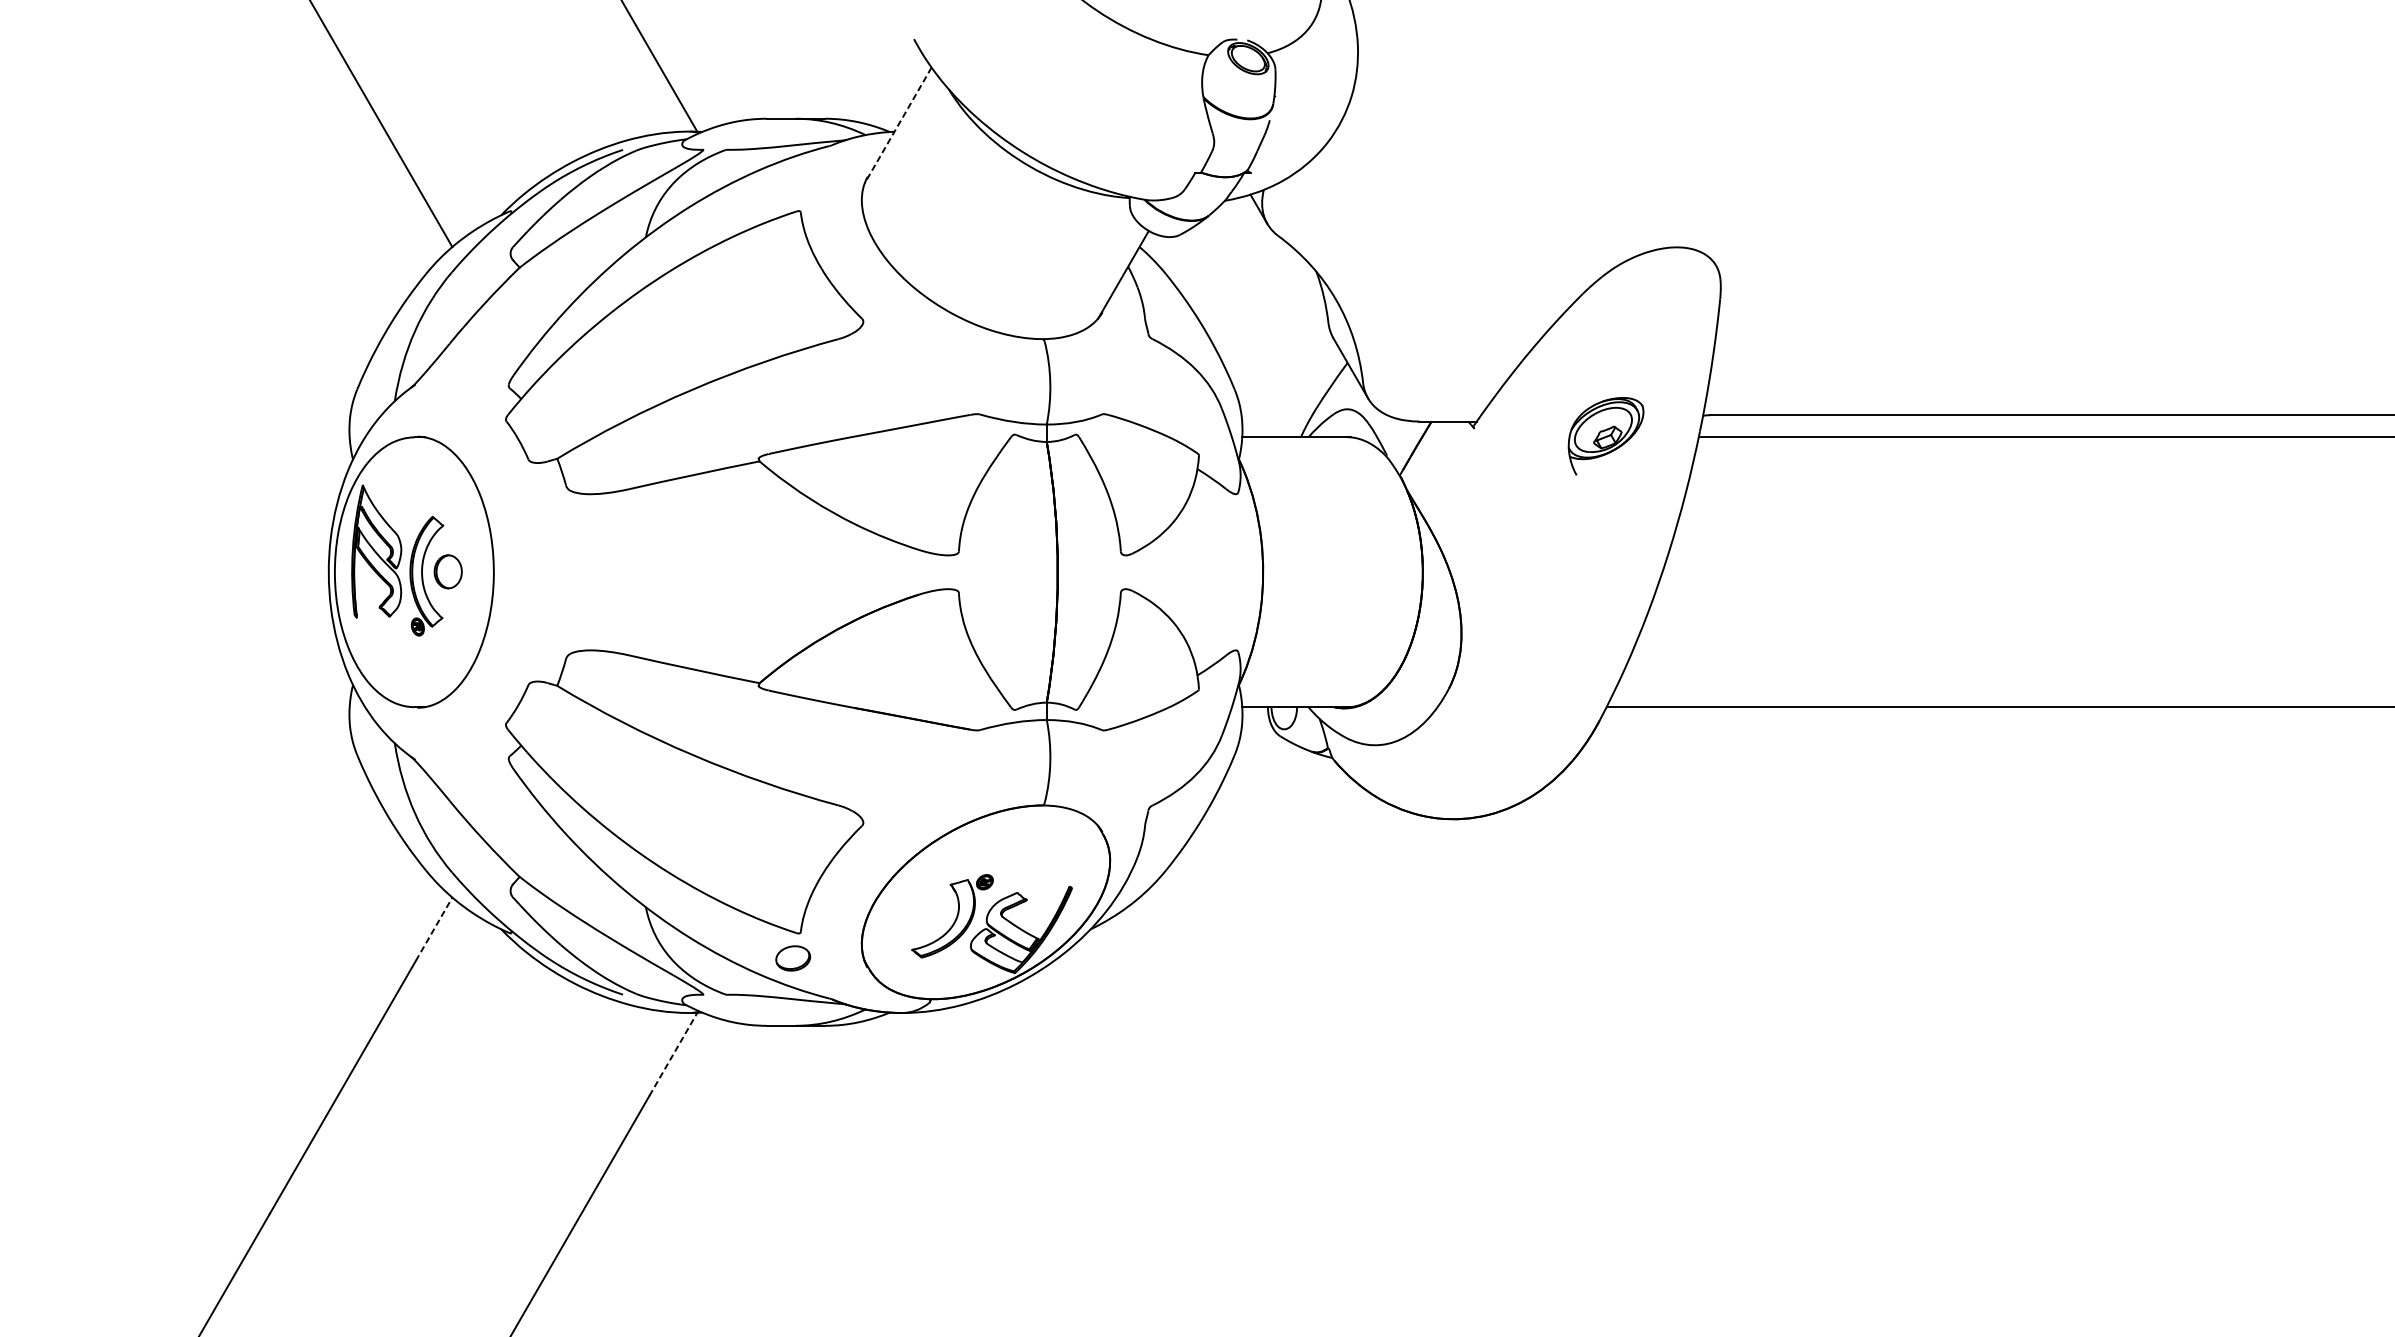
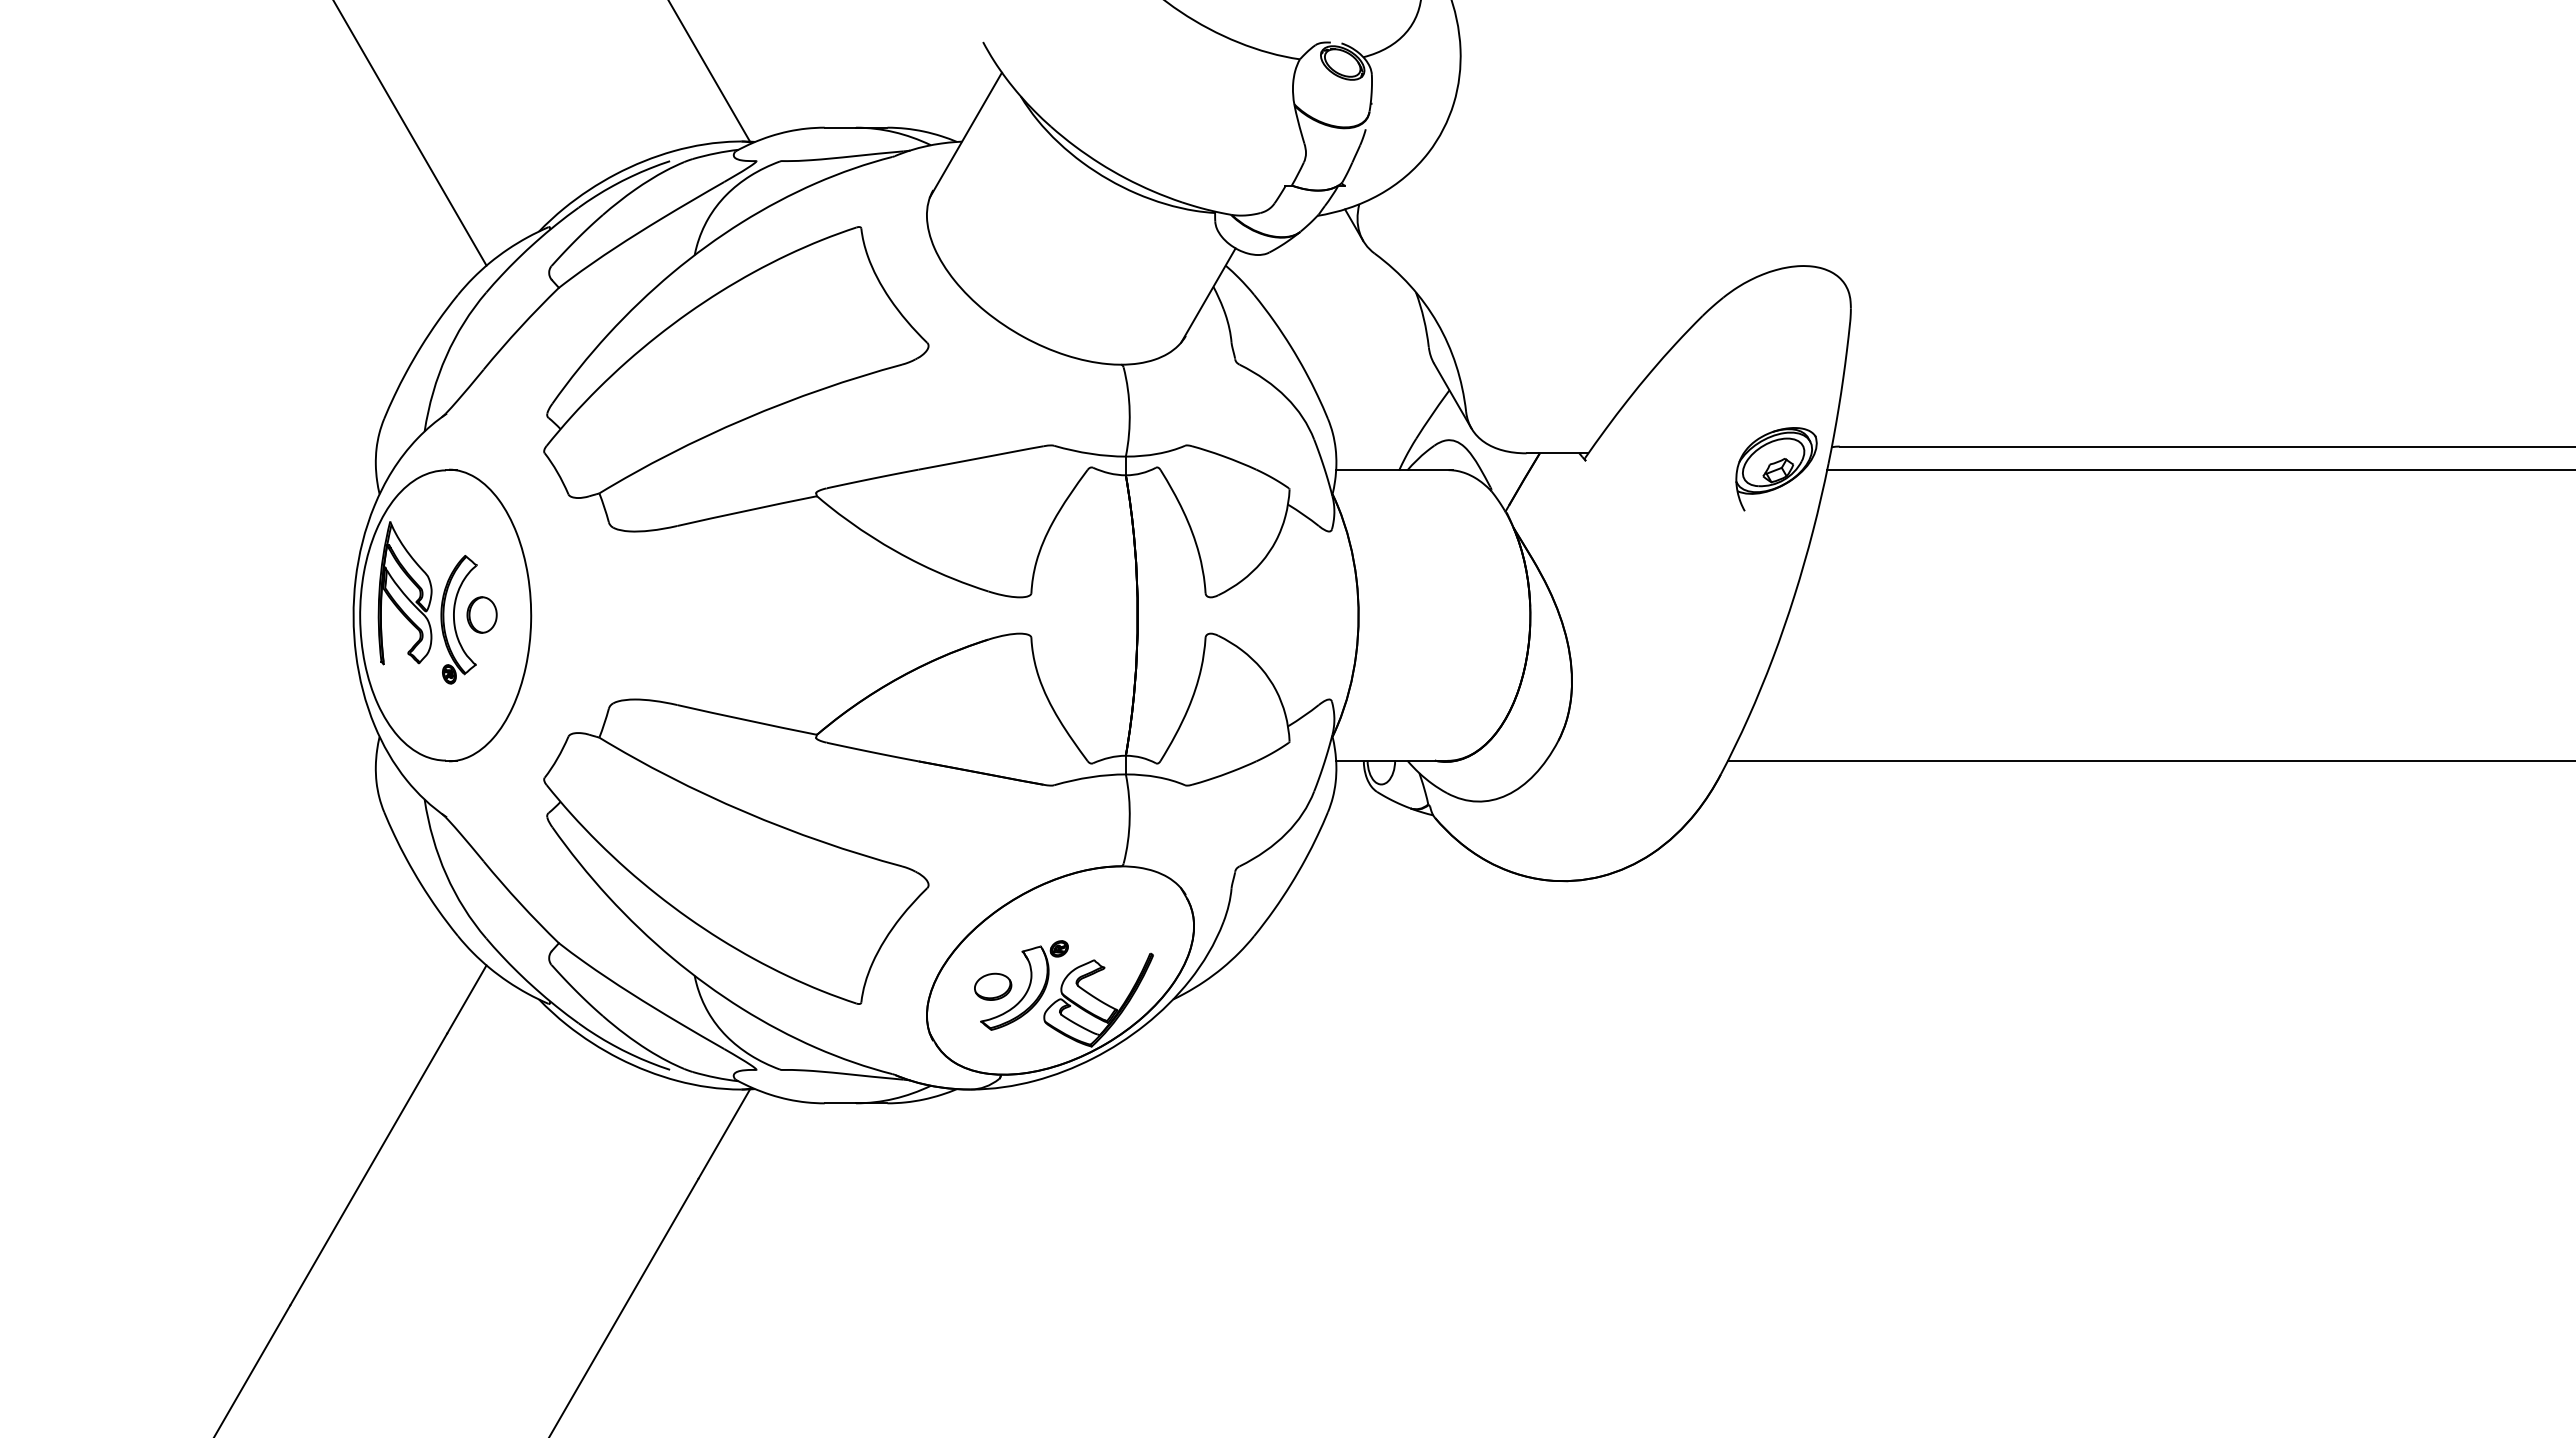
line: (897, 126) -> (965, 135), dashed -> solid
part: (1606, 436) -> (1776, 469), moved
line: (434, 929) -> (467, 999), dashed -> solid
part: (793, 958) -> (993, 986), moved
line: (673, 1054) -> (724, 1134), dashed -> solid

